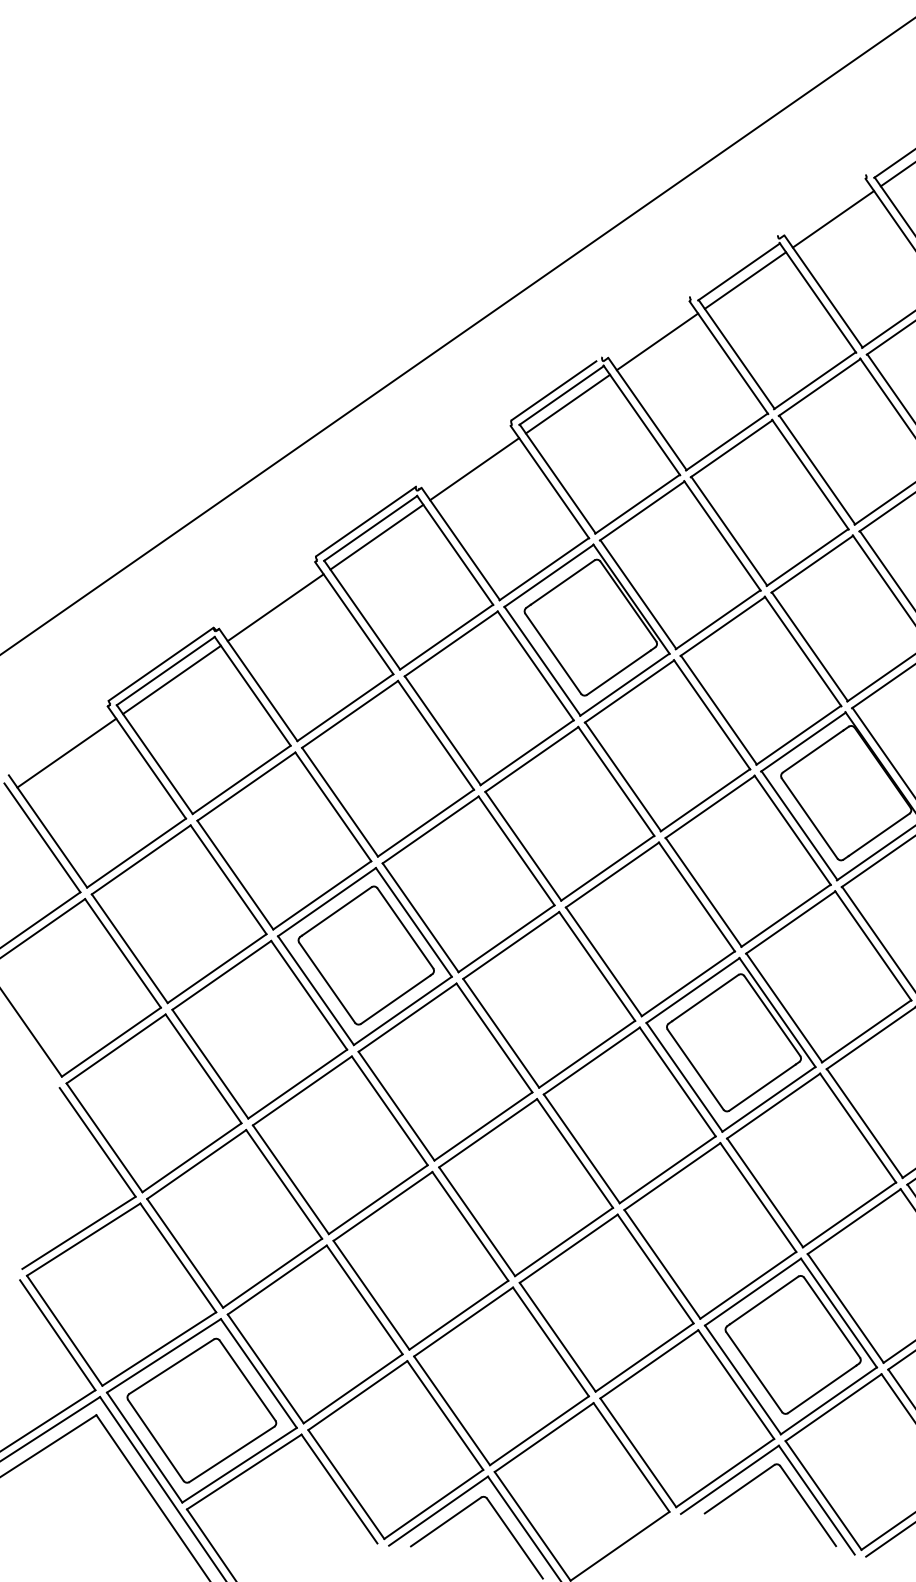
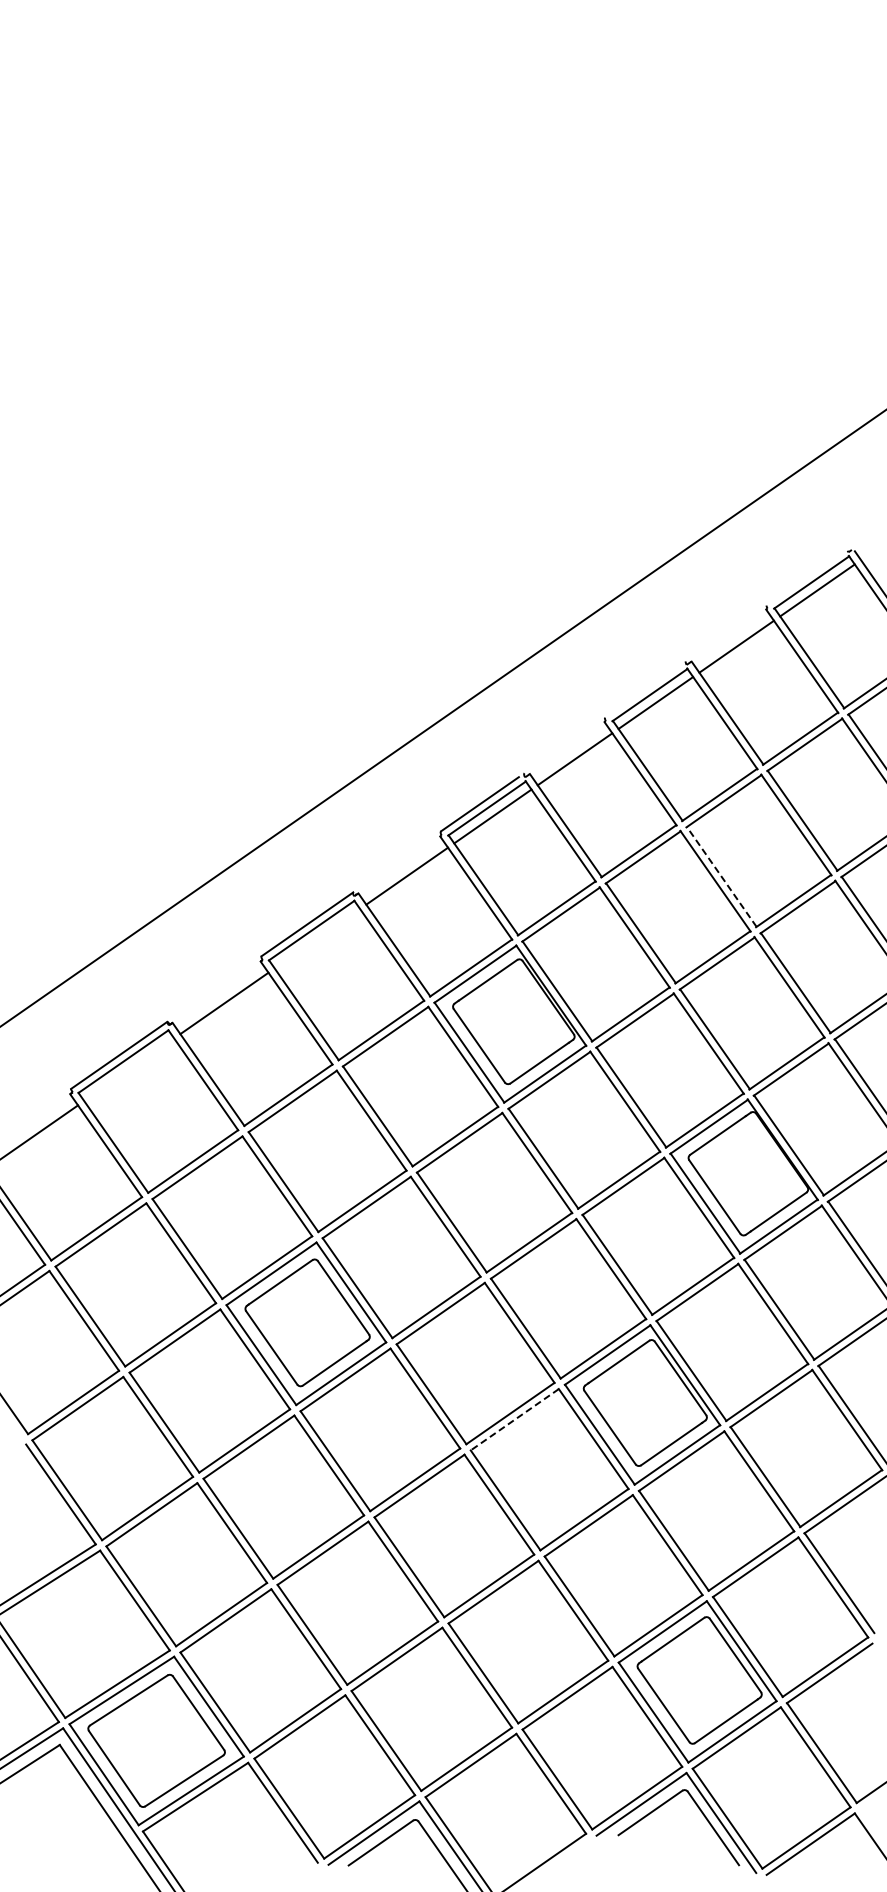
line: (816, 469) -> (721, 876), solid -> dashed
line: (377, 537) -> (317, 938), removed
line: (172, 679) -> (129, 1069), removed
line: (591, 1060) -> (514, 1419), solid -> dashed

